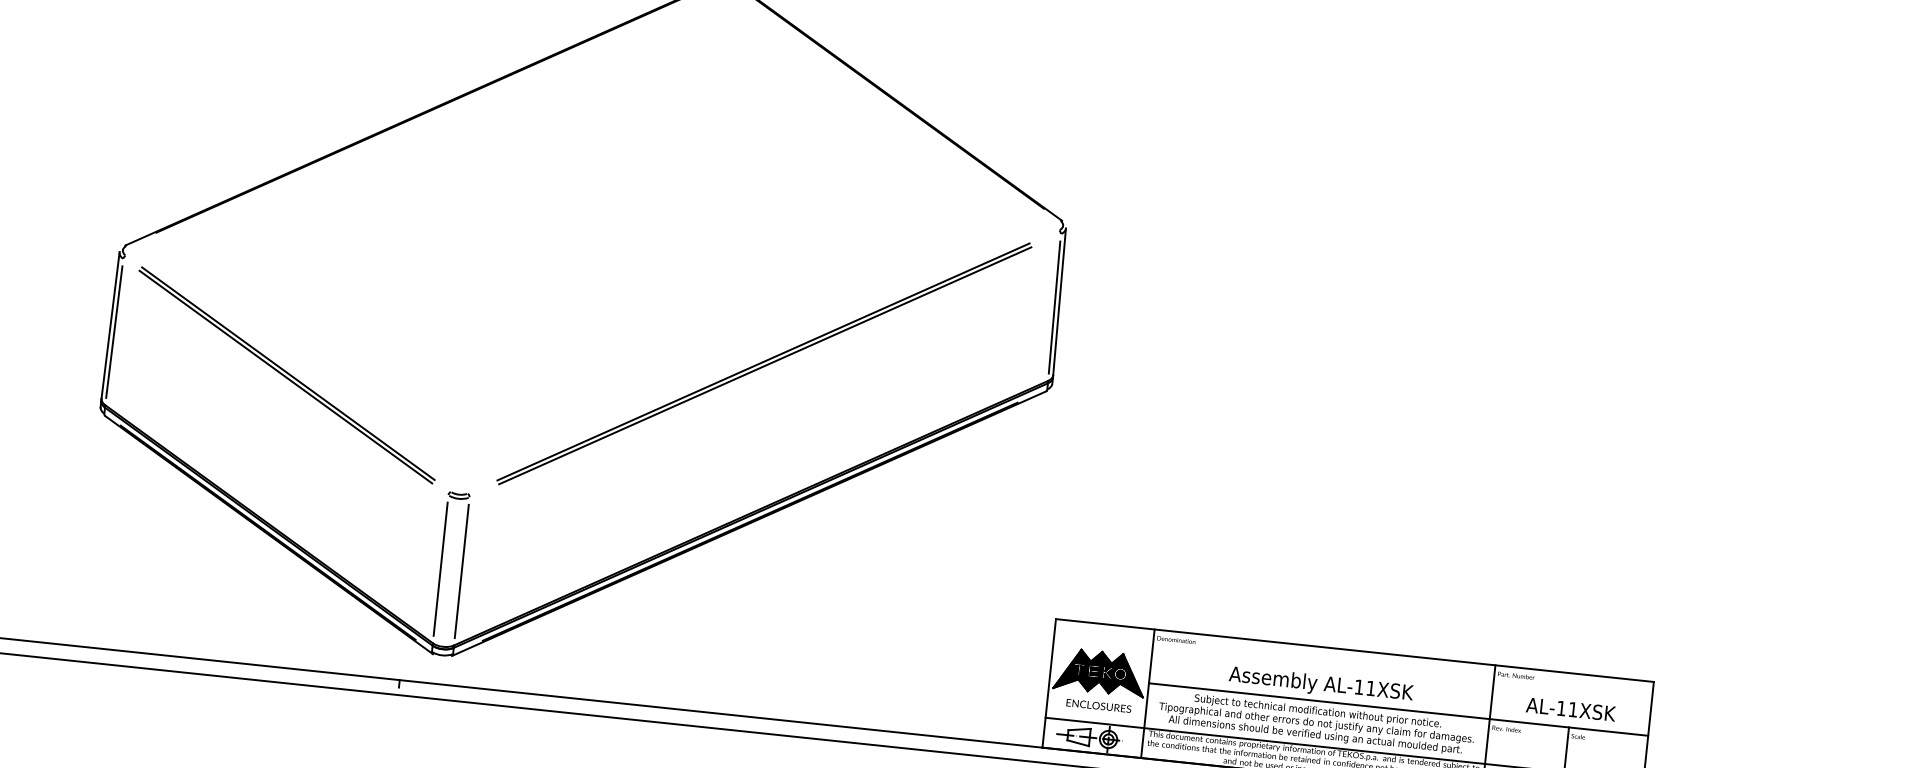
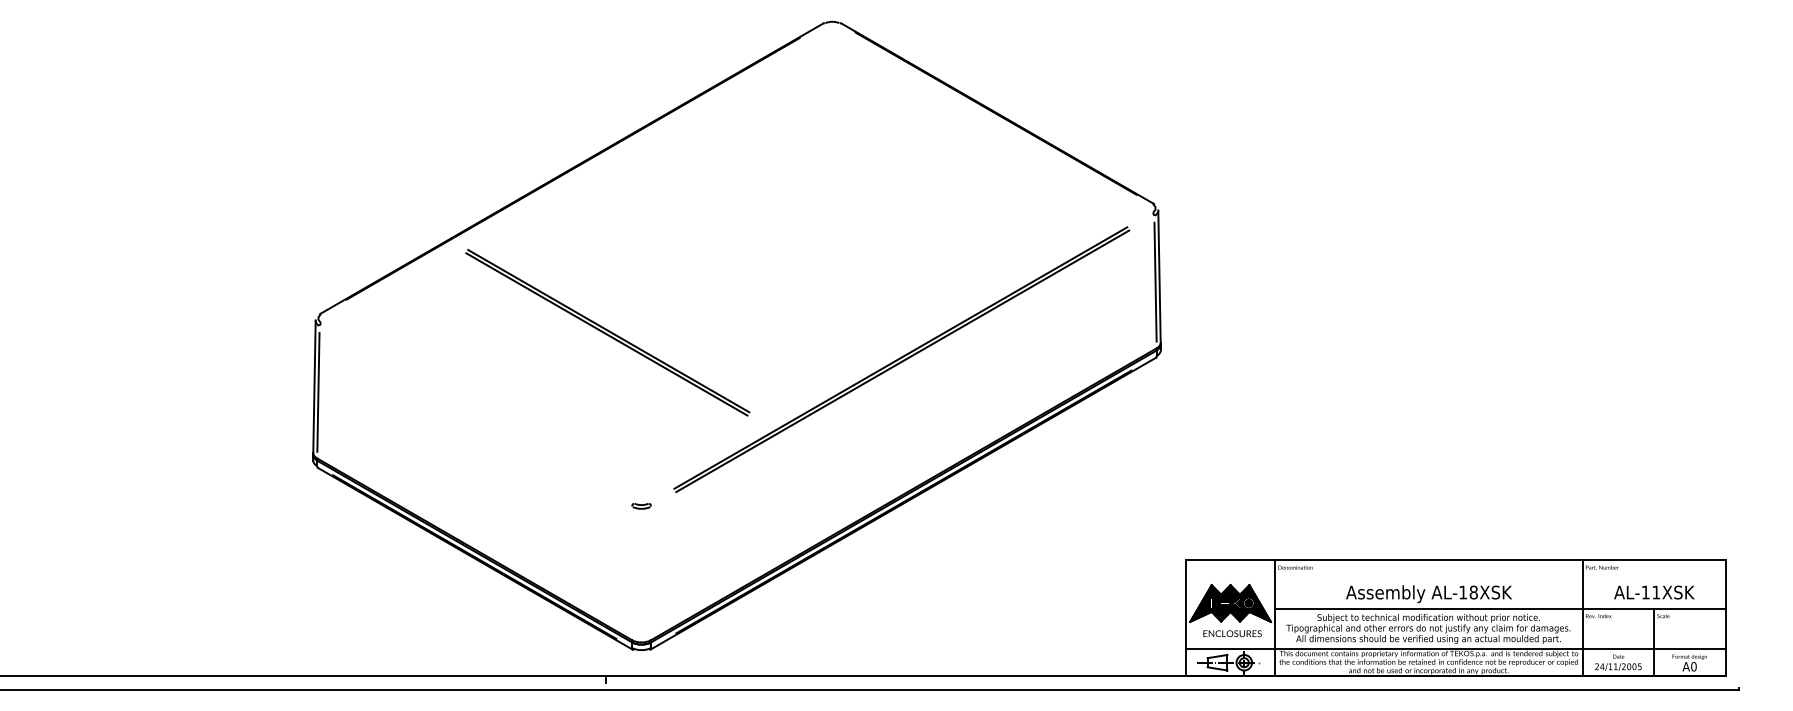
part: (286, 375) -> (607, 332), moved
line: (441, 569) -> (632, 573), removed
line: (462, 571) -> (651, 573), removed
text: (1370, 688) -> (1473, 592), AL-11XSK -> AL-18XSK

